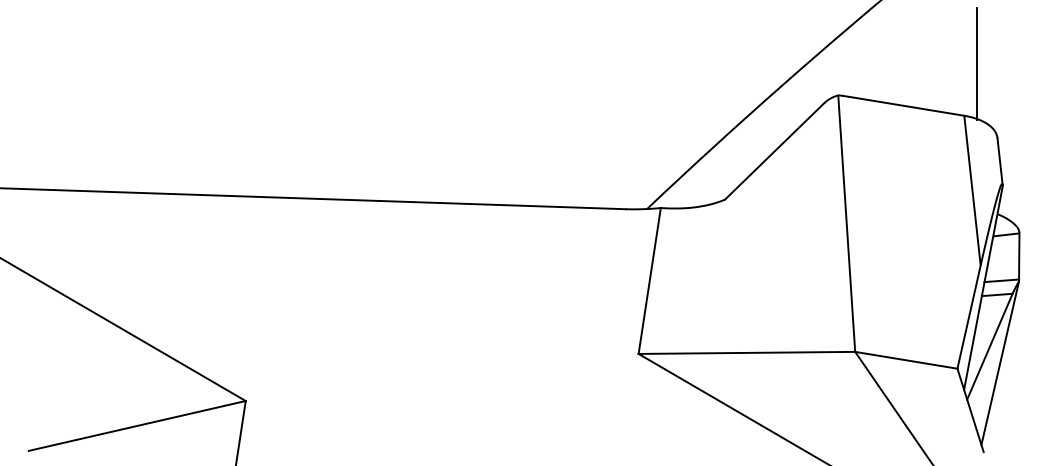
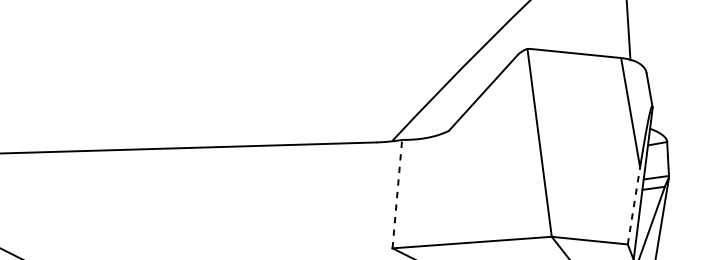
line: (649, 280) -> (397, 193), solid -> dashed
line: (969, 317) -> (634, 206), solid -> dashed

